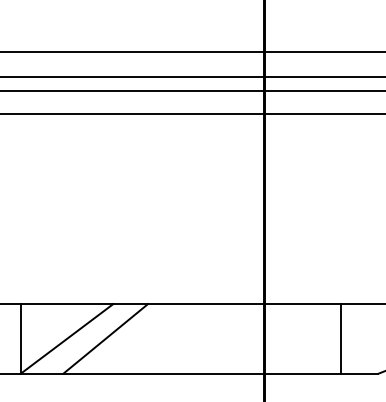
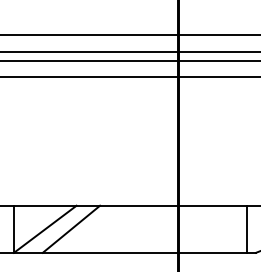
line: (340, 337) -> (247, 228), moved

